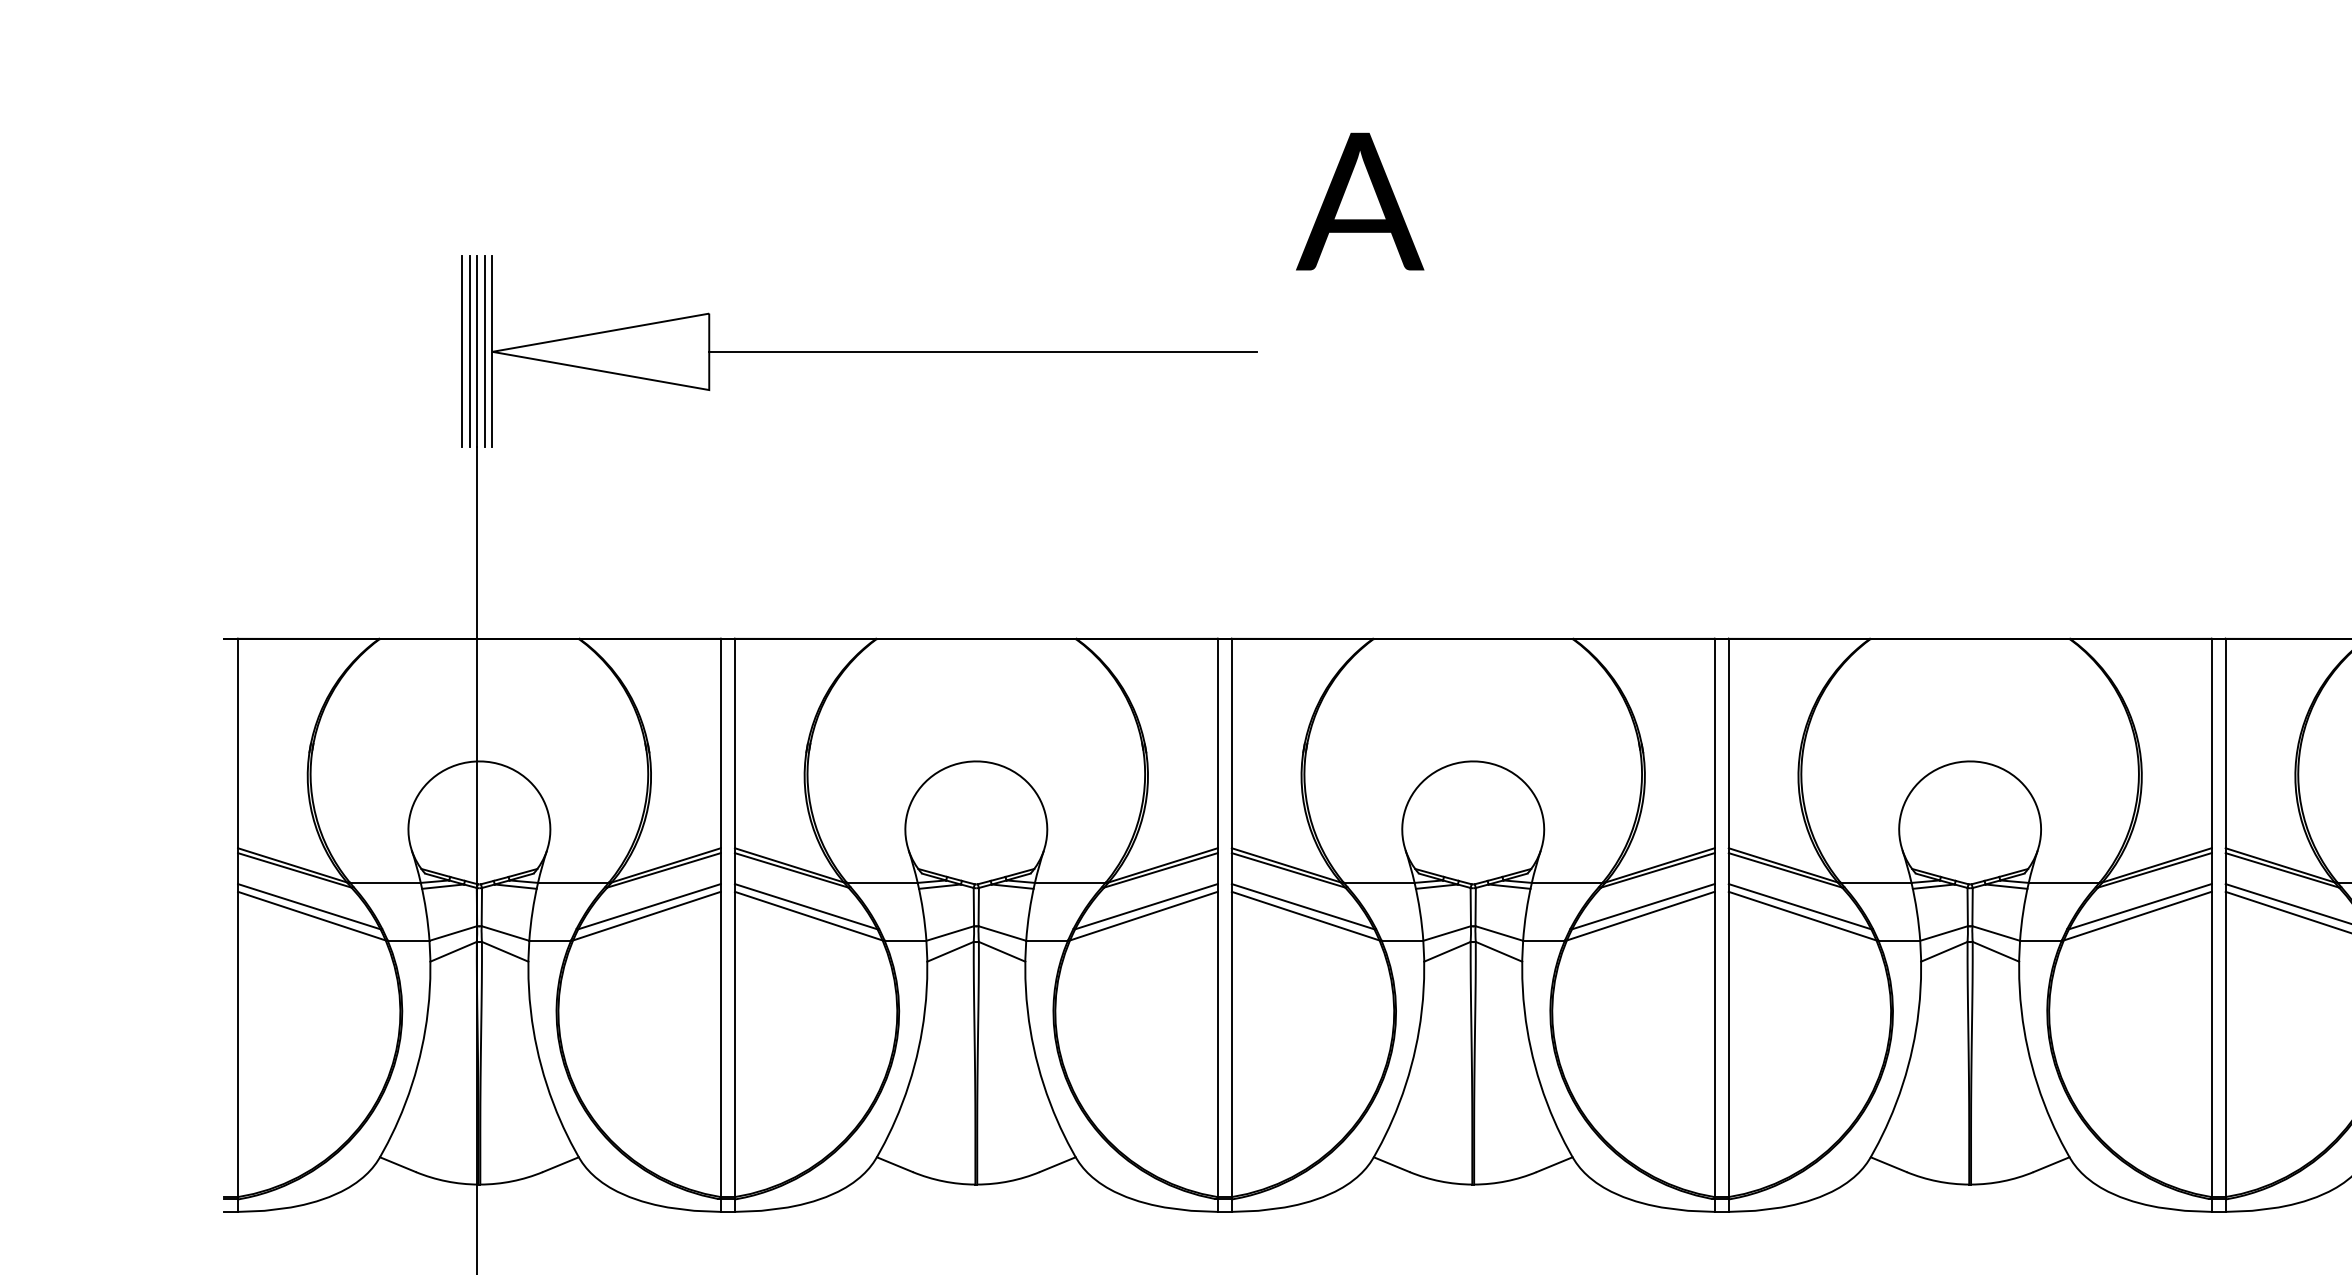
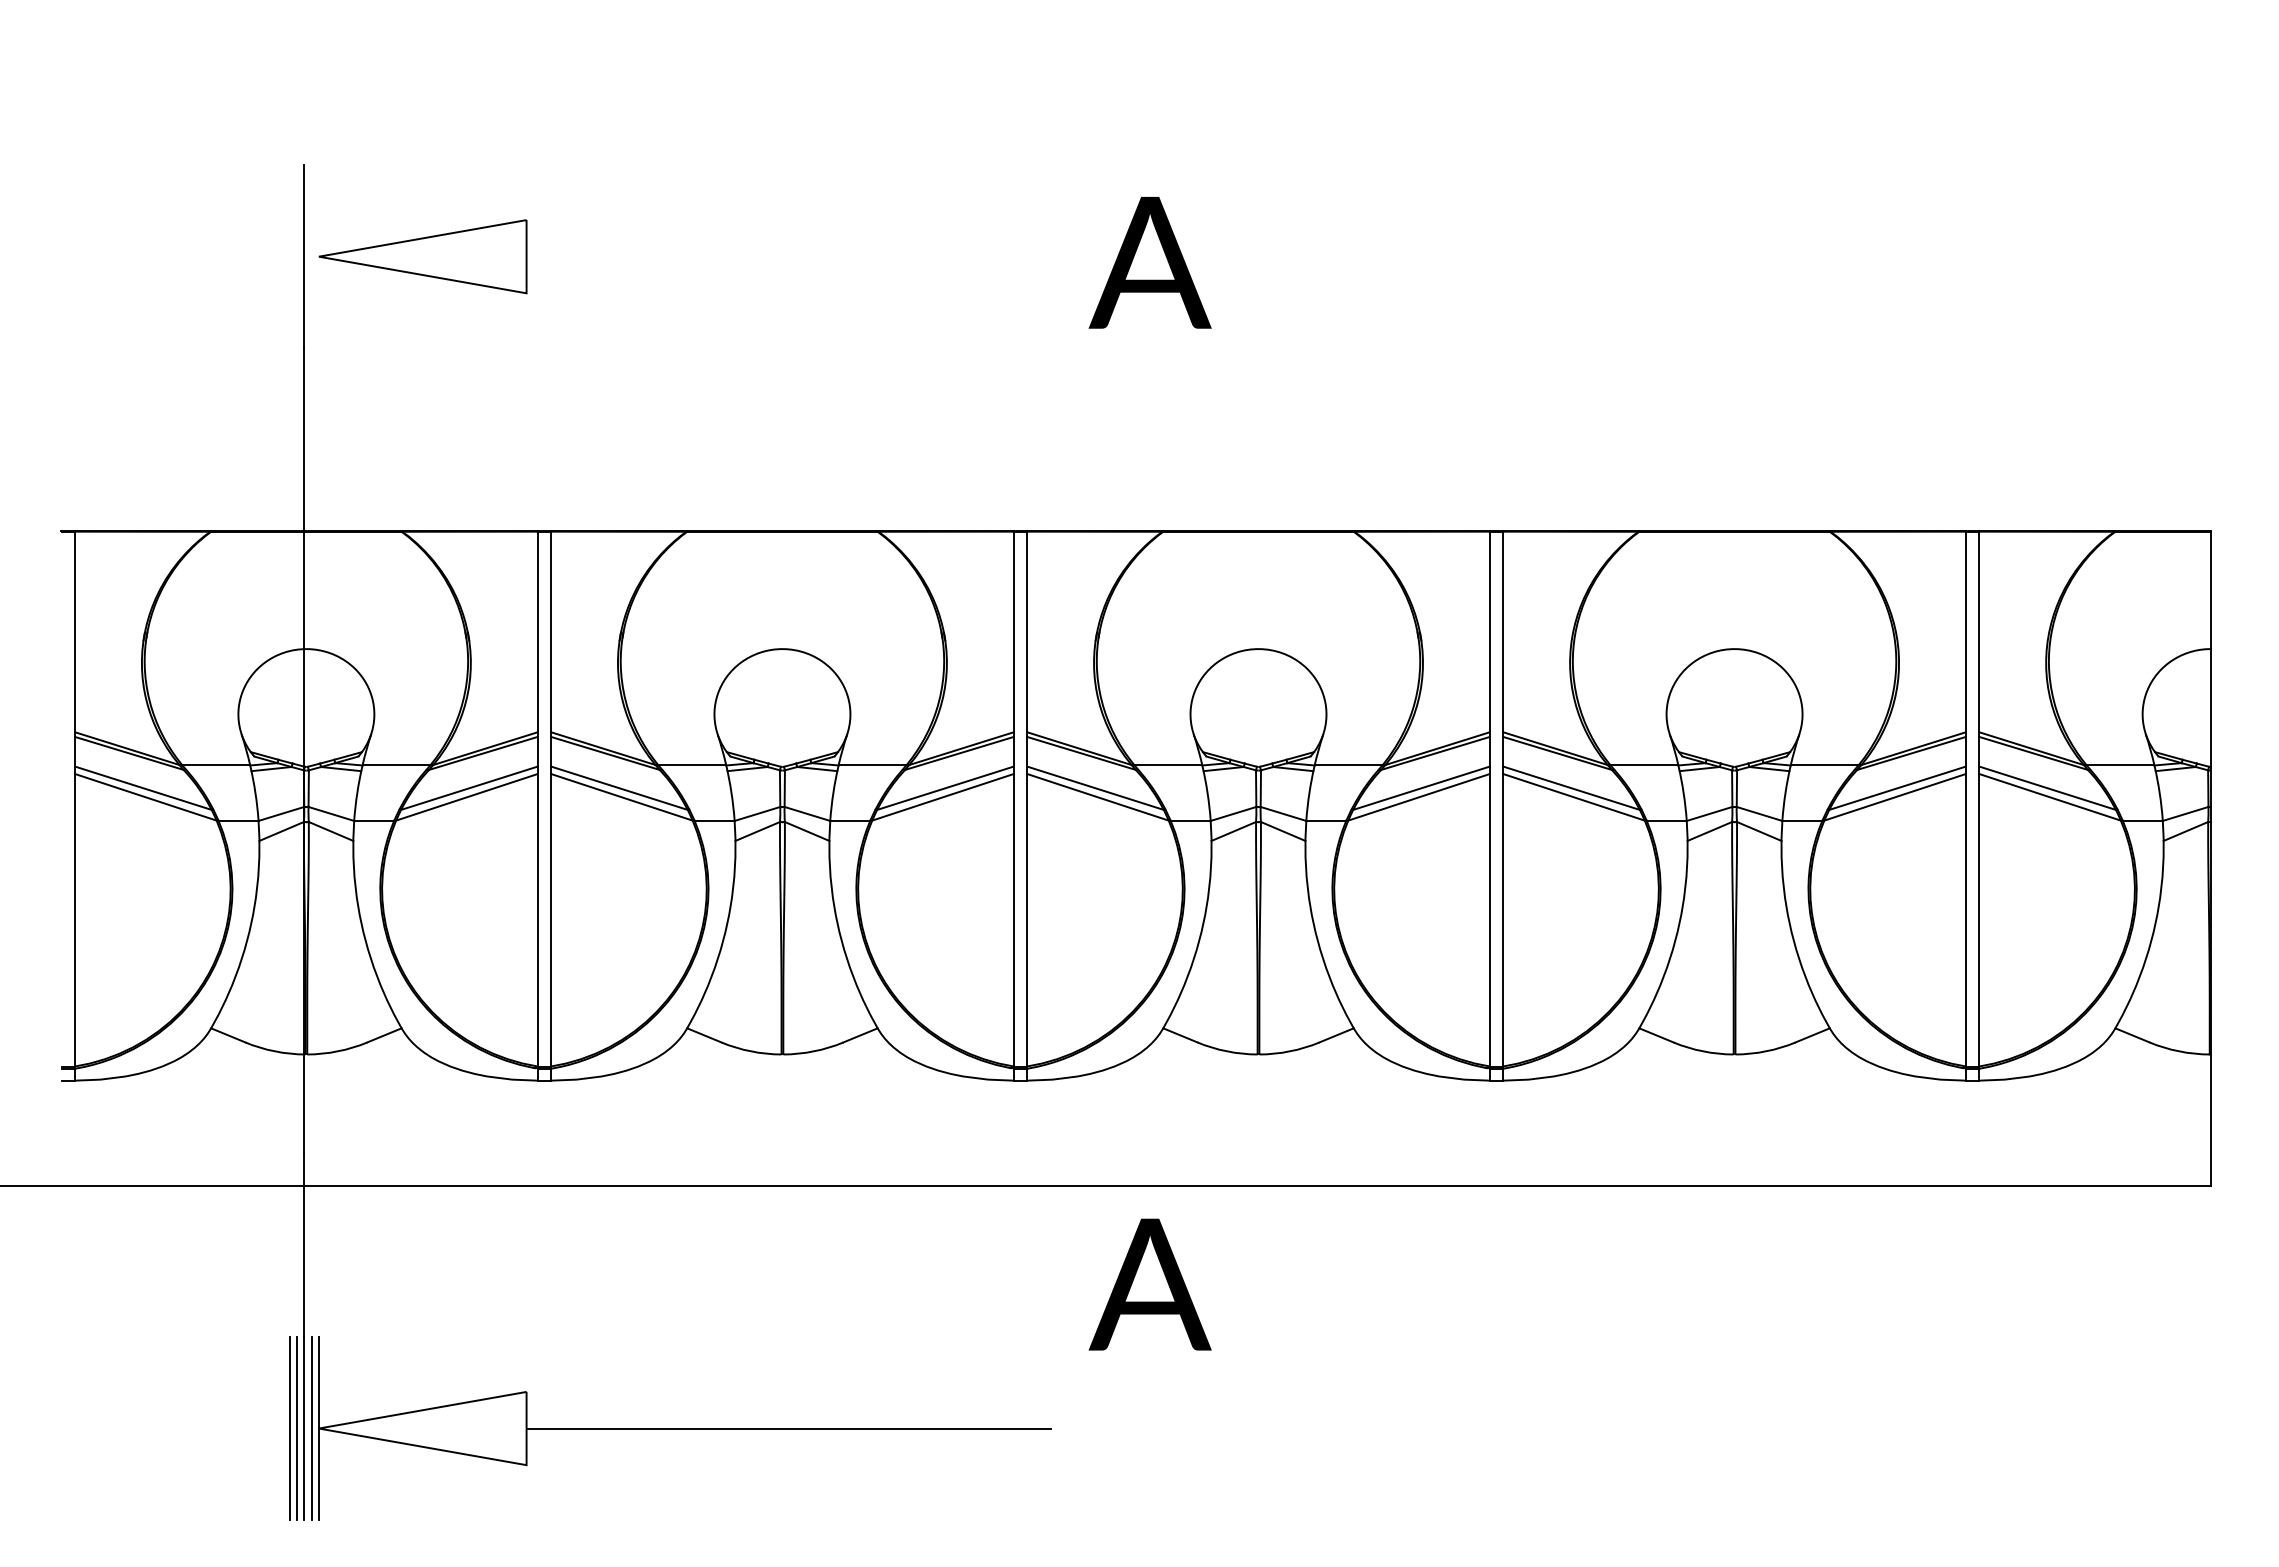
text: (1359, 201) -> (1149, 262), moved
line: (461, 351) -> (289, 256), removed
line: (469, 351) -> (296, 256), removed
line: (484, 351) -> (311, 256), removed
line: (492, 351) -> (318, 256), removed
line: (982, 351) -> (788, 256), removed

